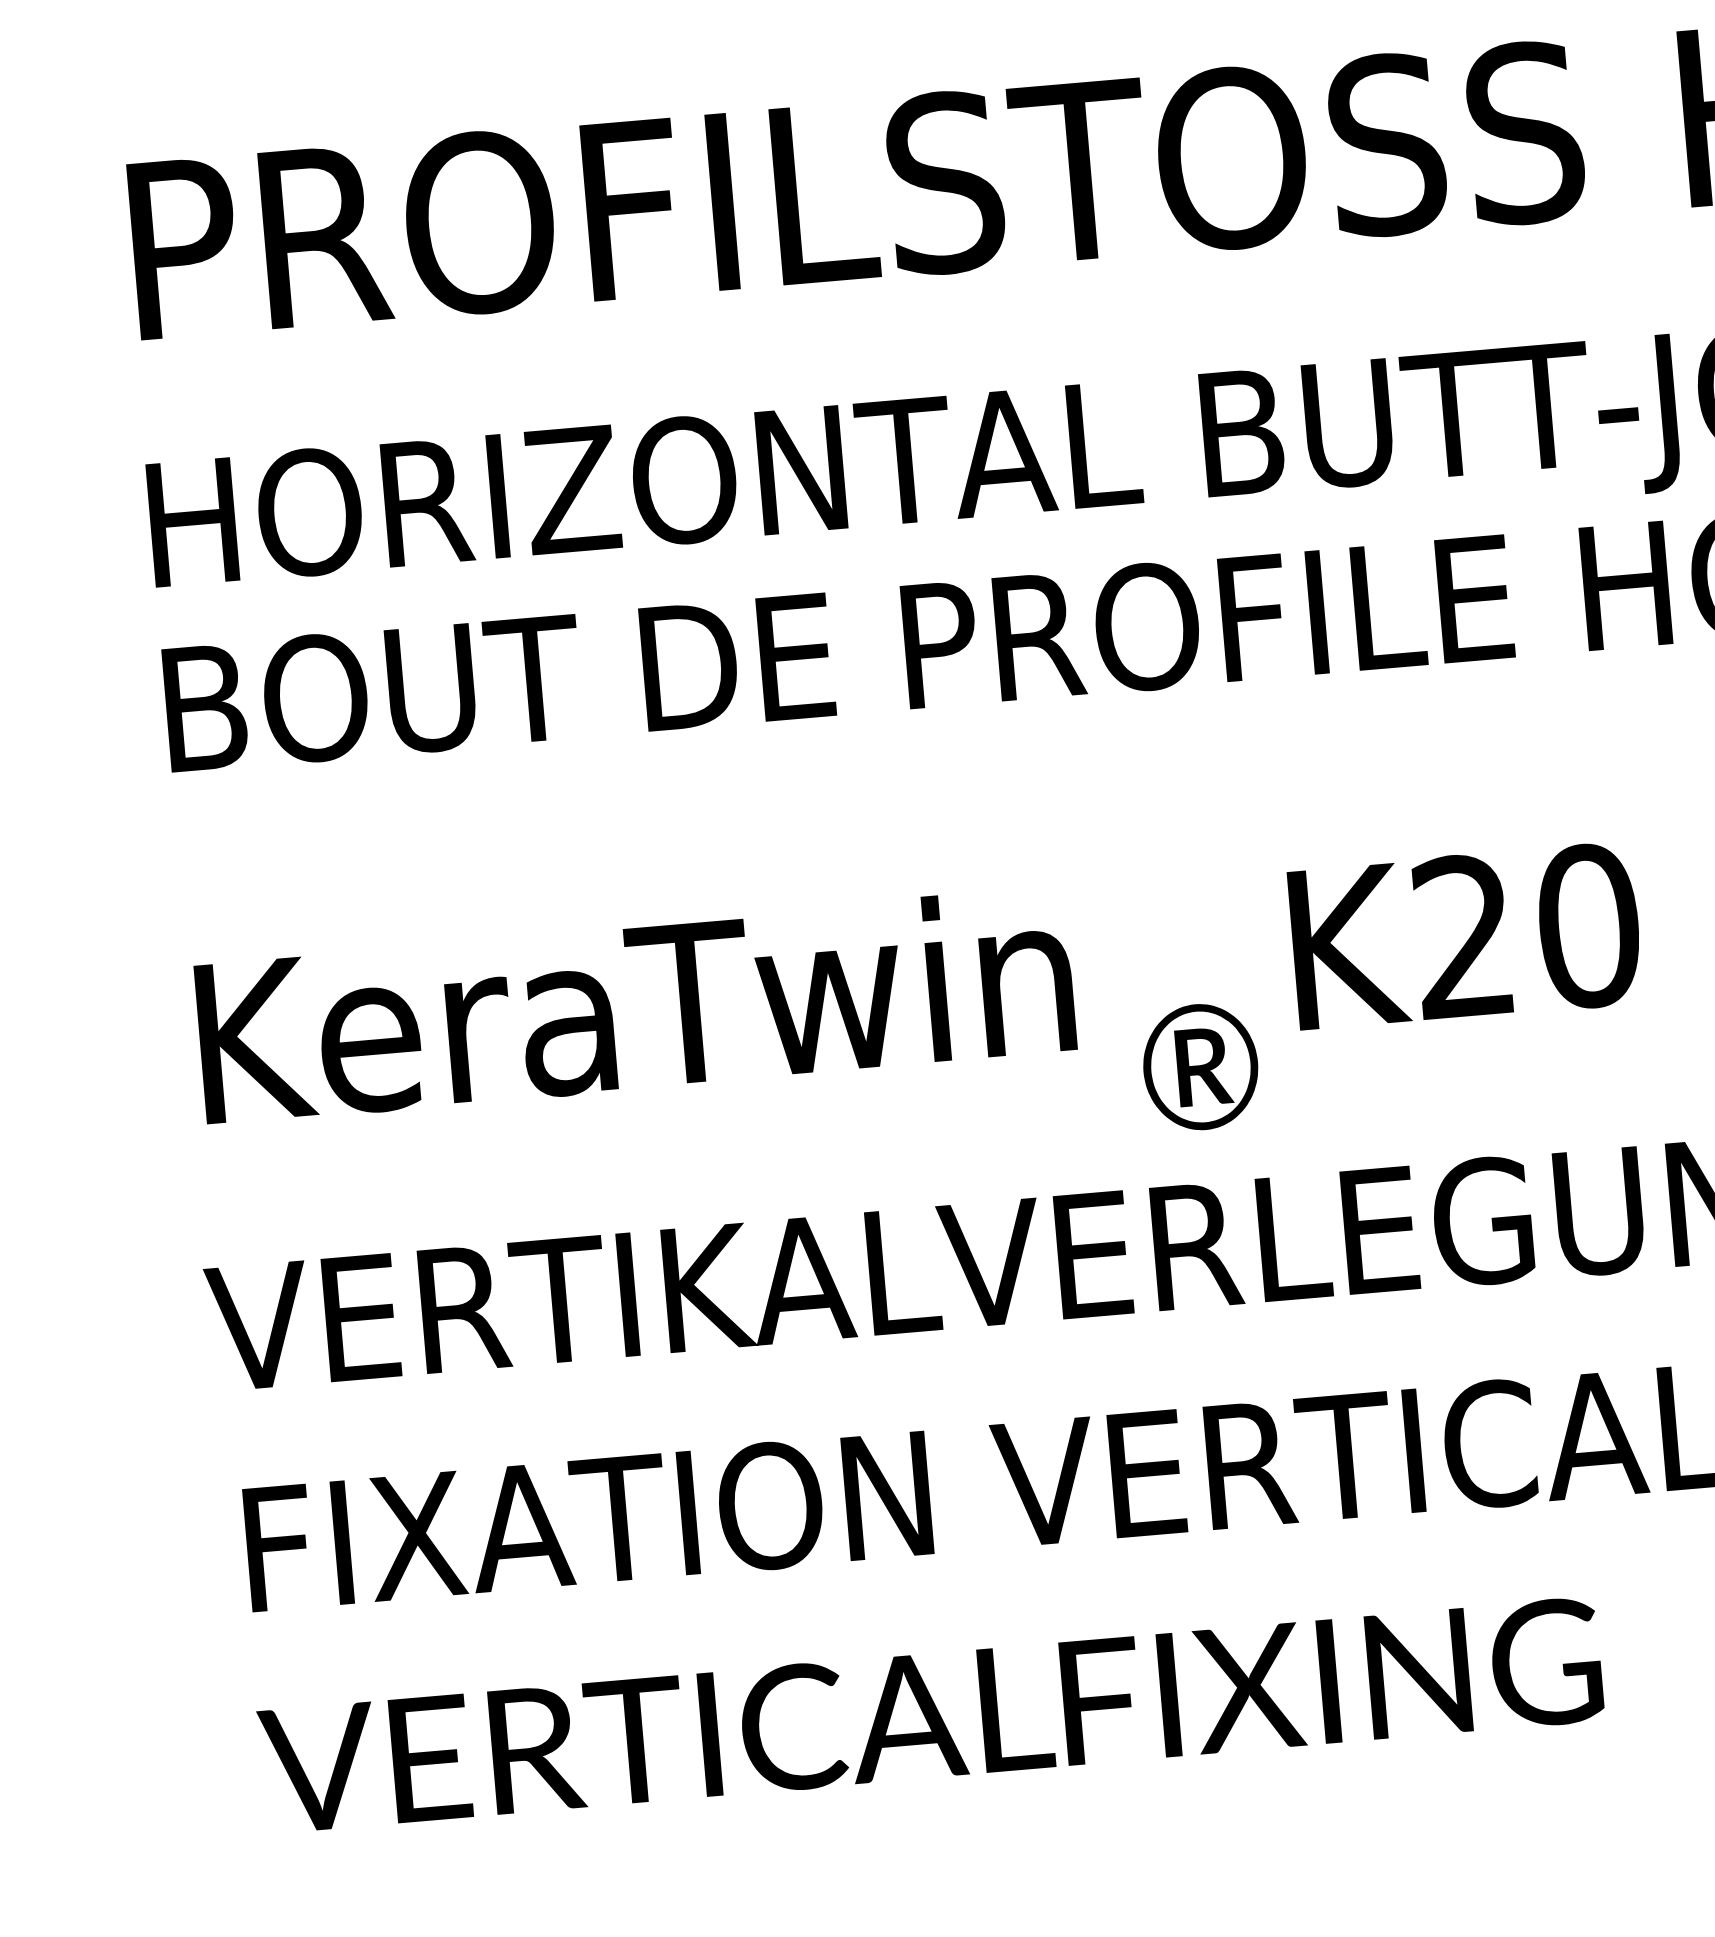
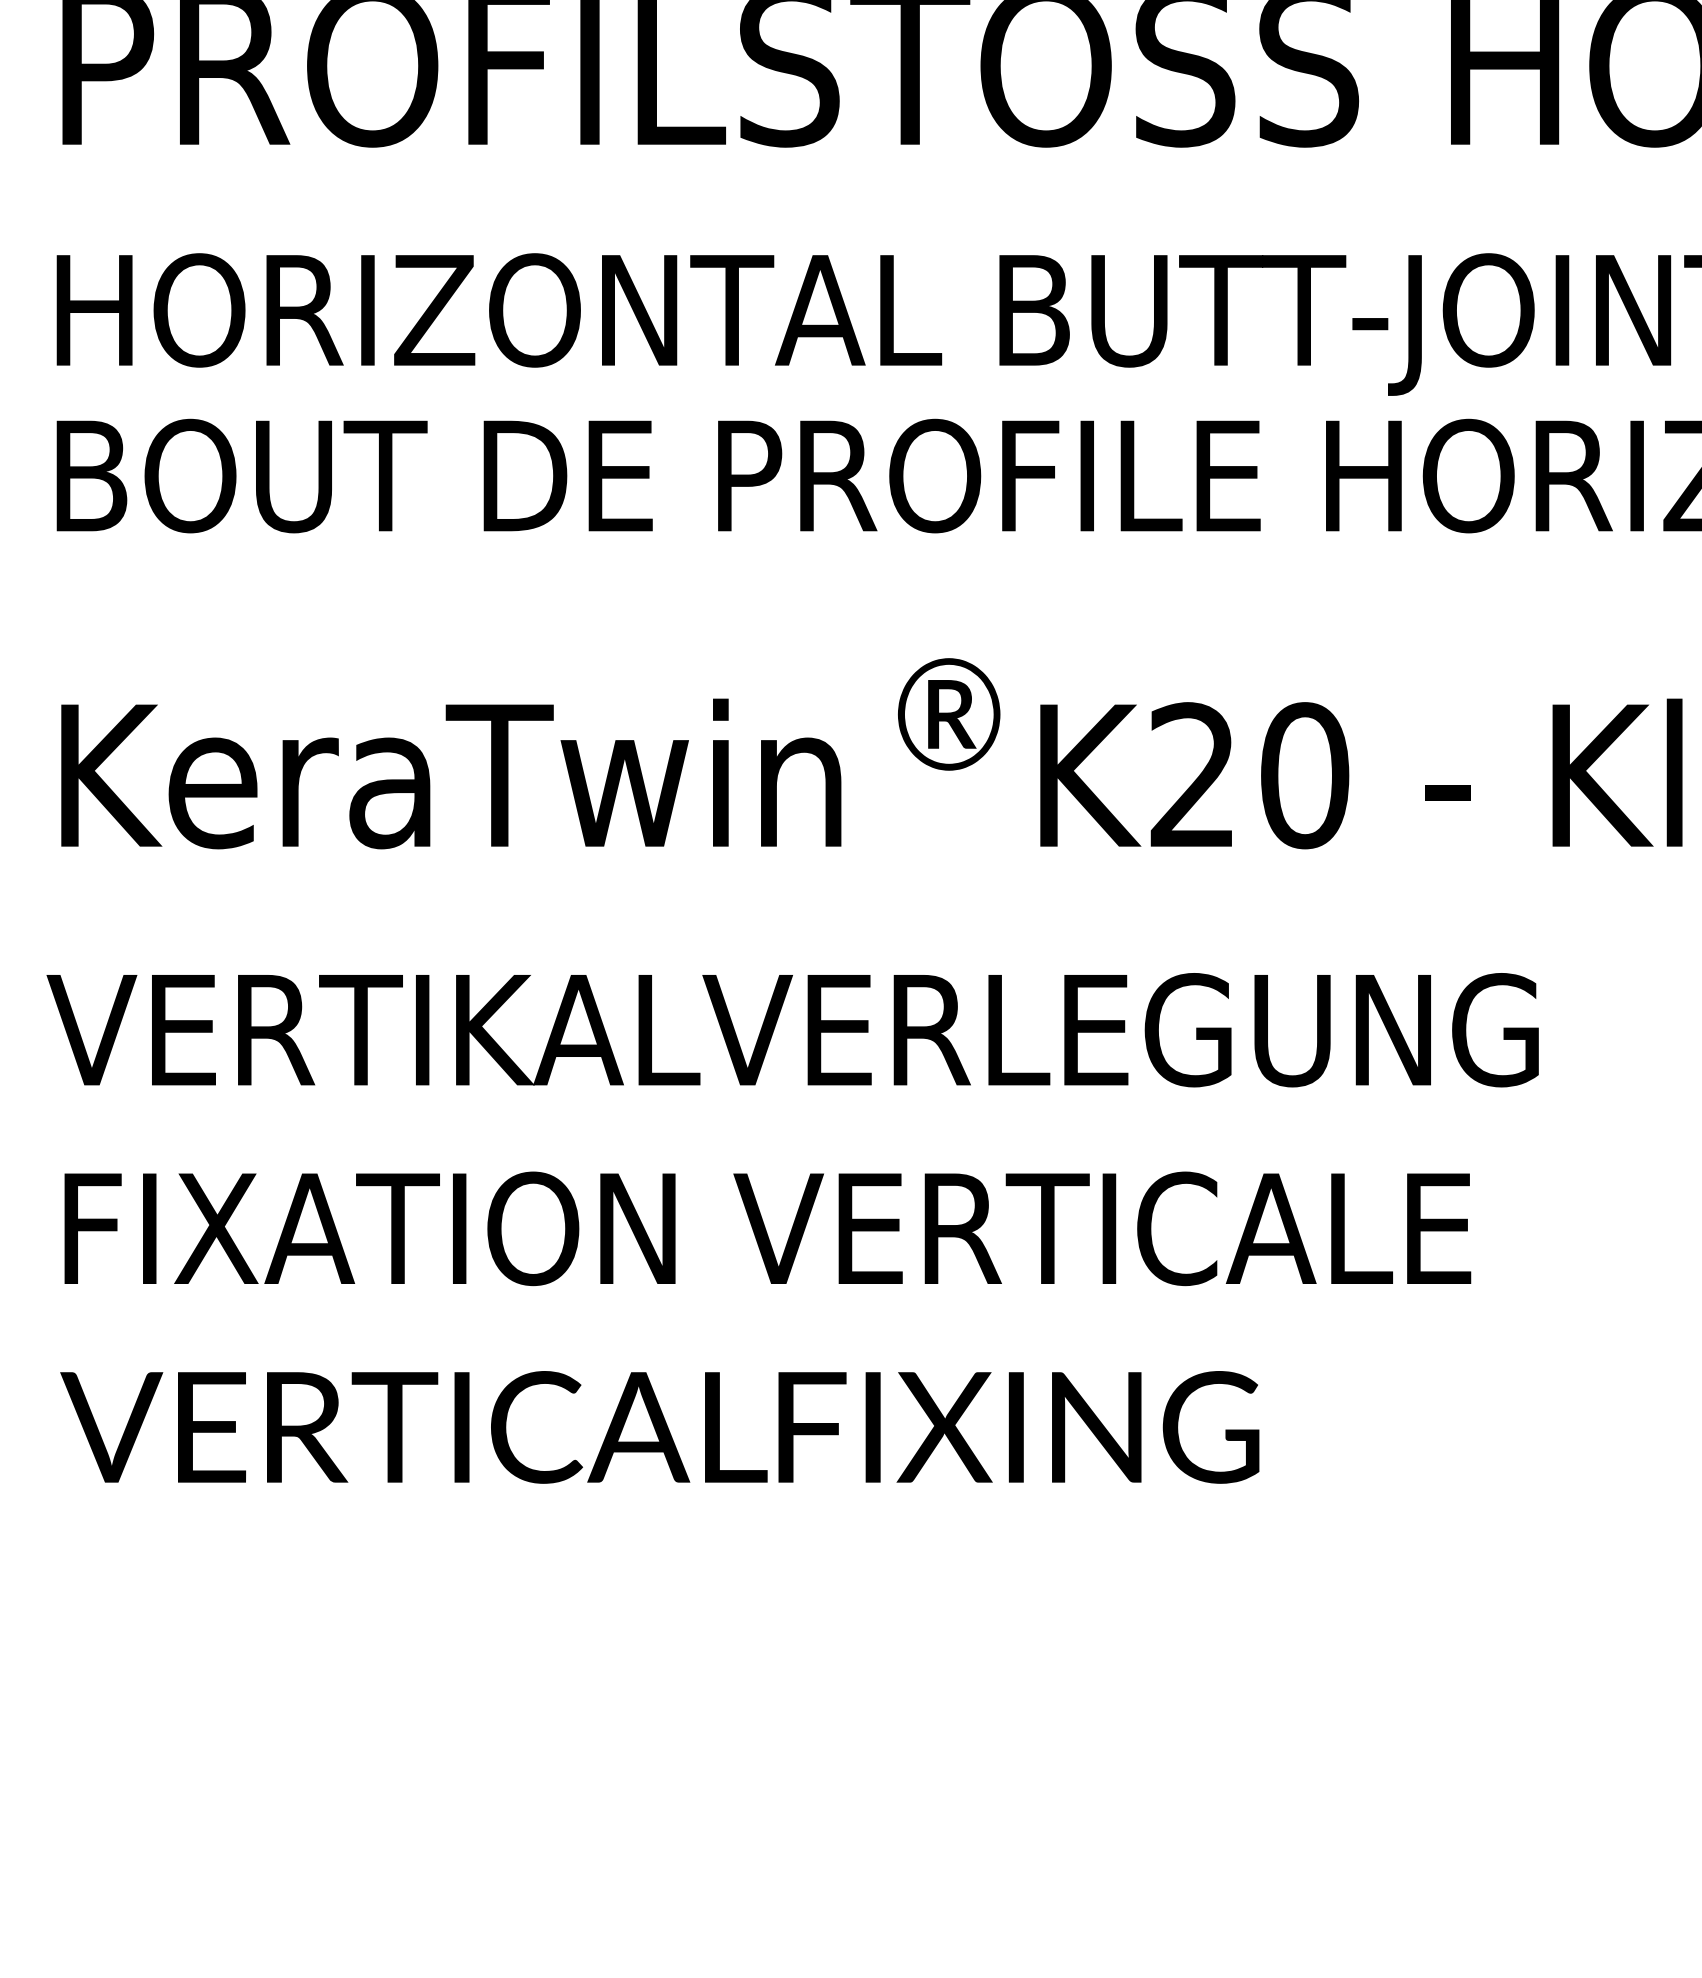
text: (1201, 1067) -> (949, 714), moved

